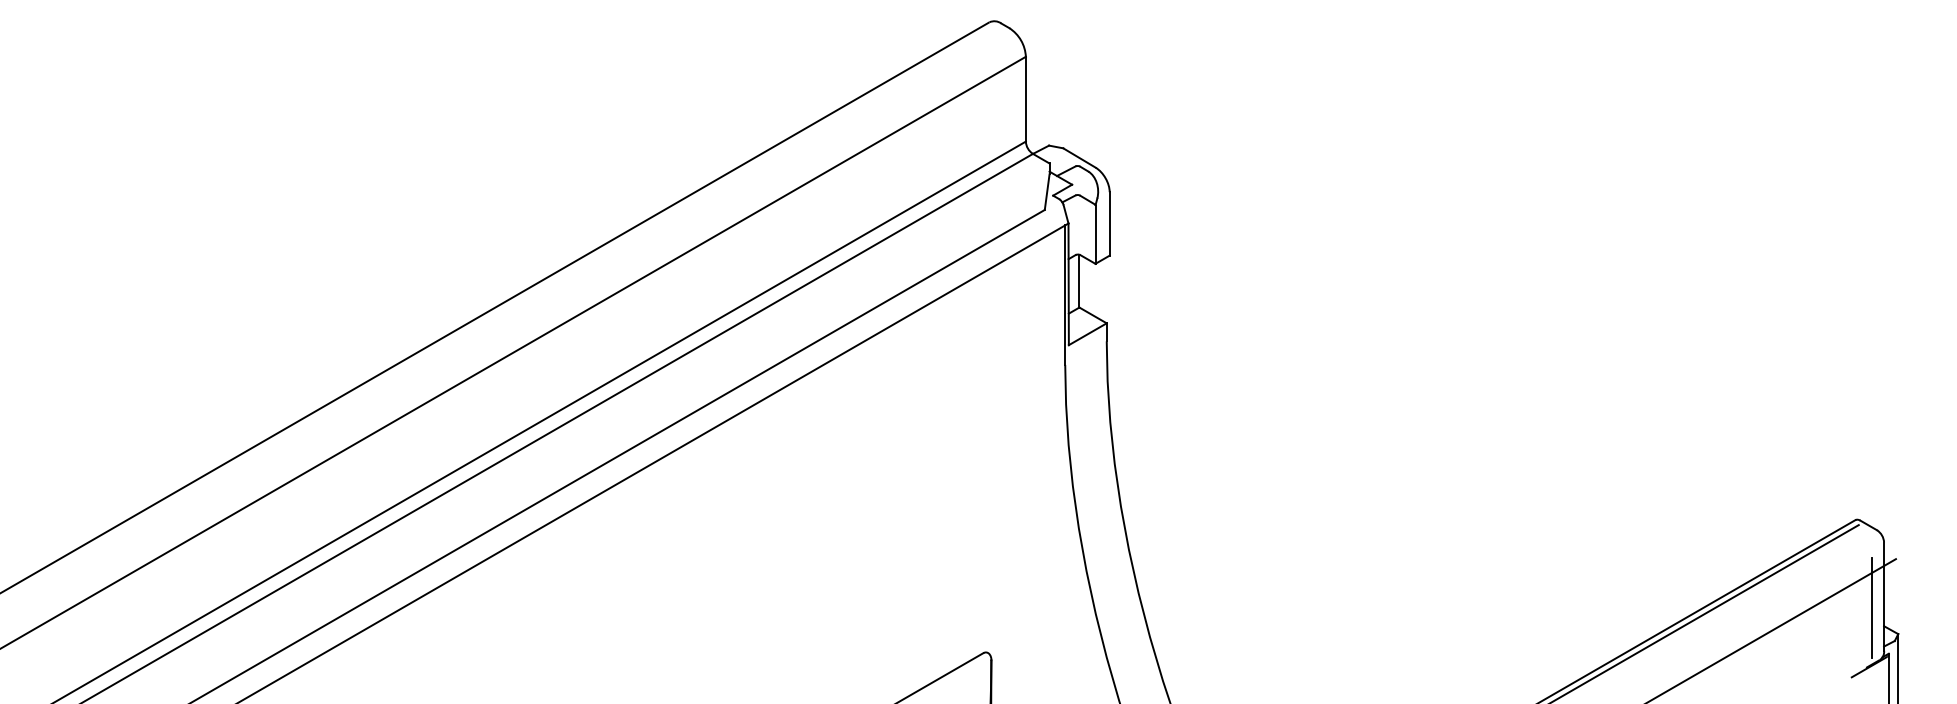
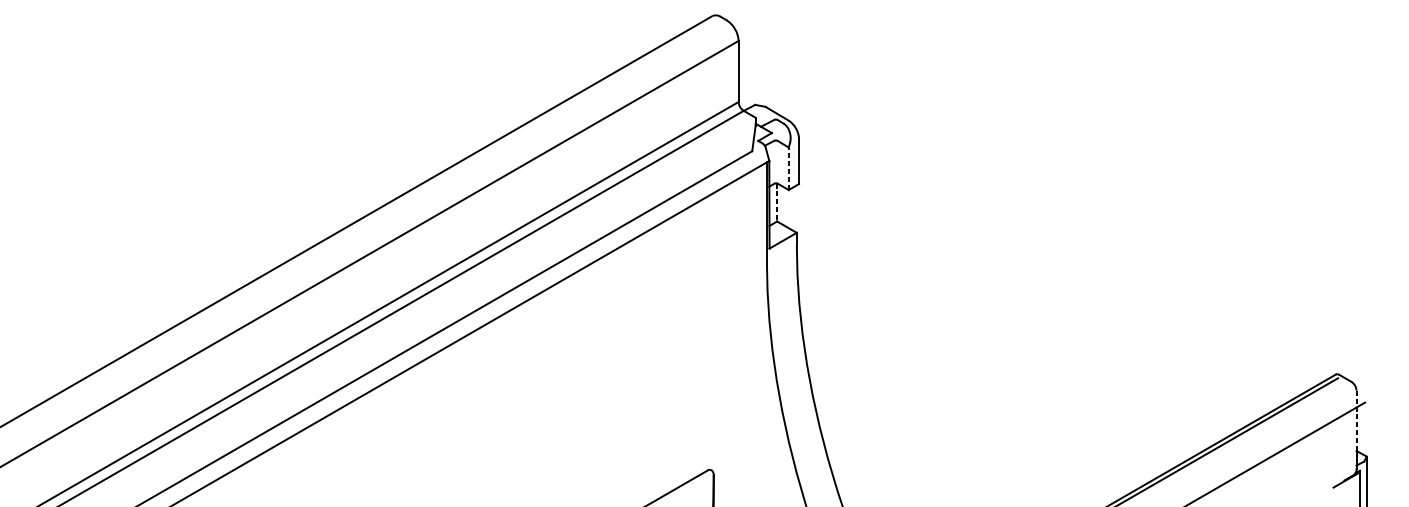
line: (1095, 234) -> (788, 168), solid -> dashed
line: (1079, 281) -> (777, 202), solid -> dashed
line: (1884, 584) -> (1356, 420), solid -> dashed
line: (1872, 607) -> (1348, 437), removed

